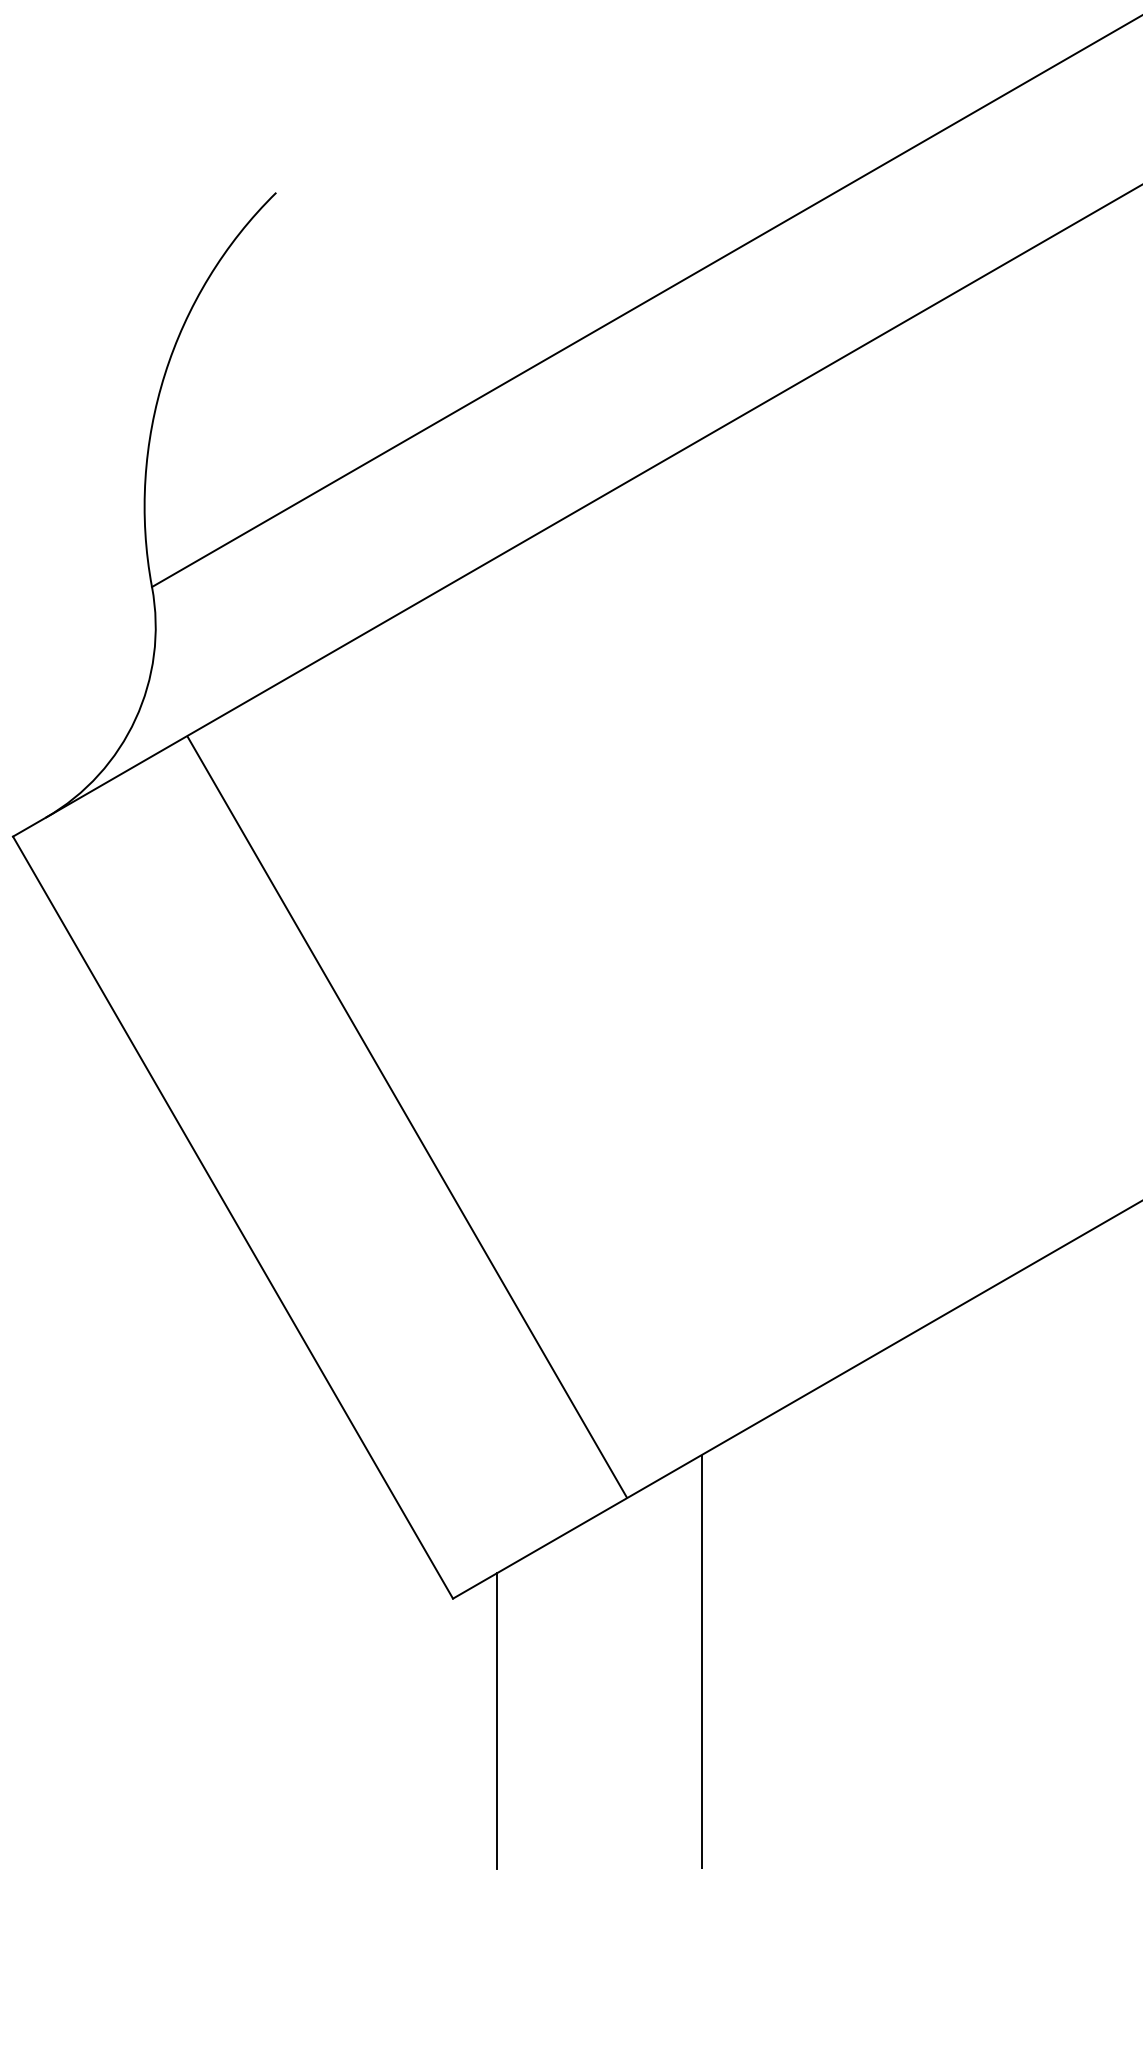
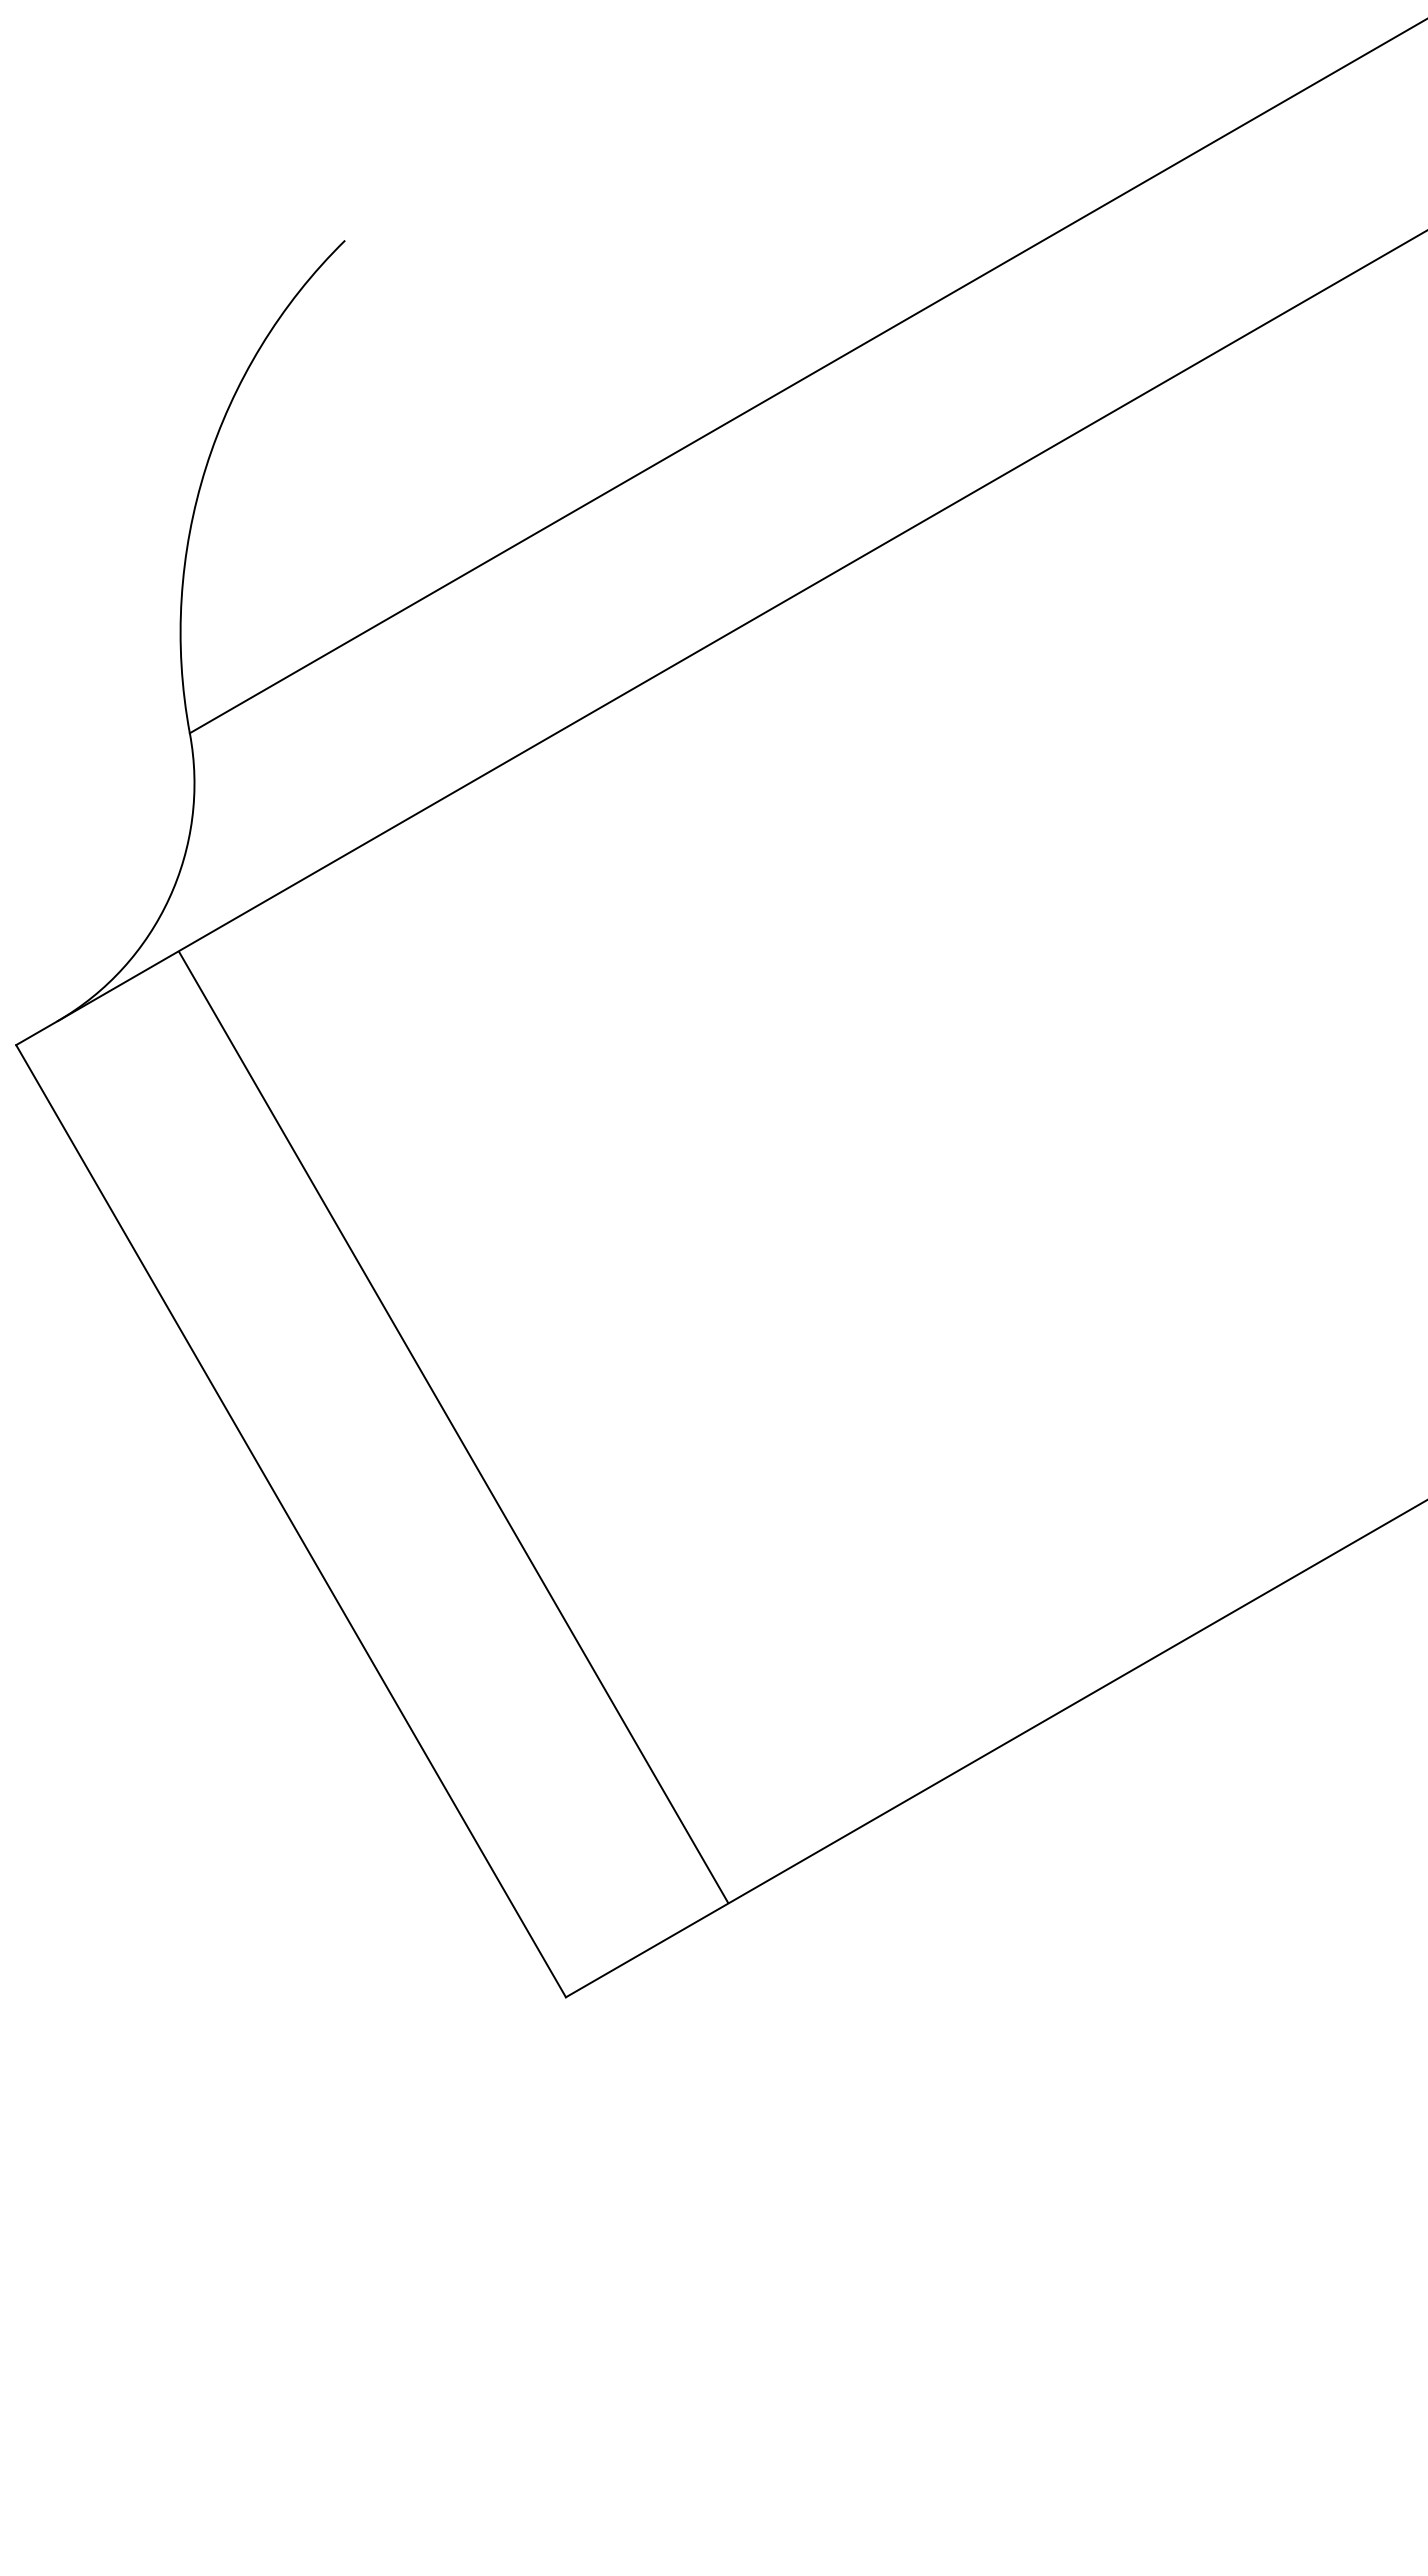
line: (407, 1117) -> (453, 1427), moved
line: (702, 1662) -> (877, 2076), removed
line: (497, 1721) -> (621, 2150), removed

